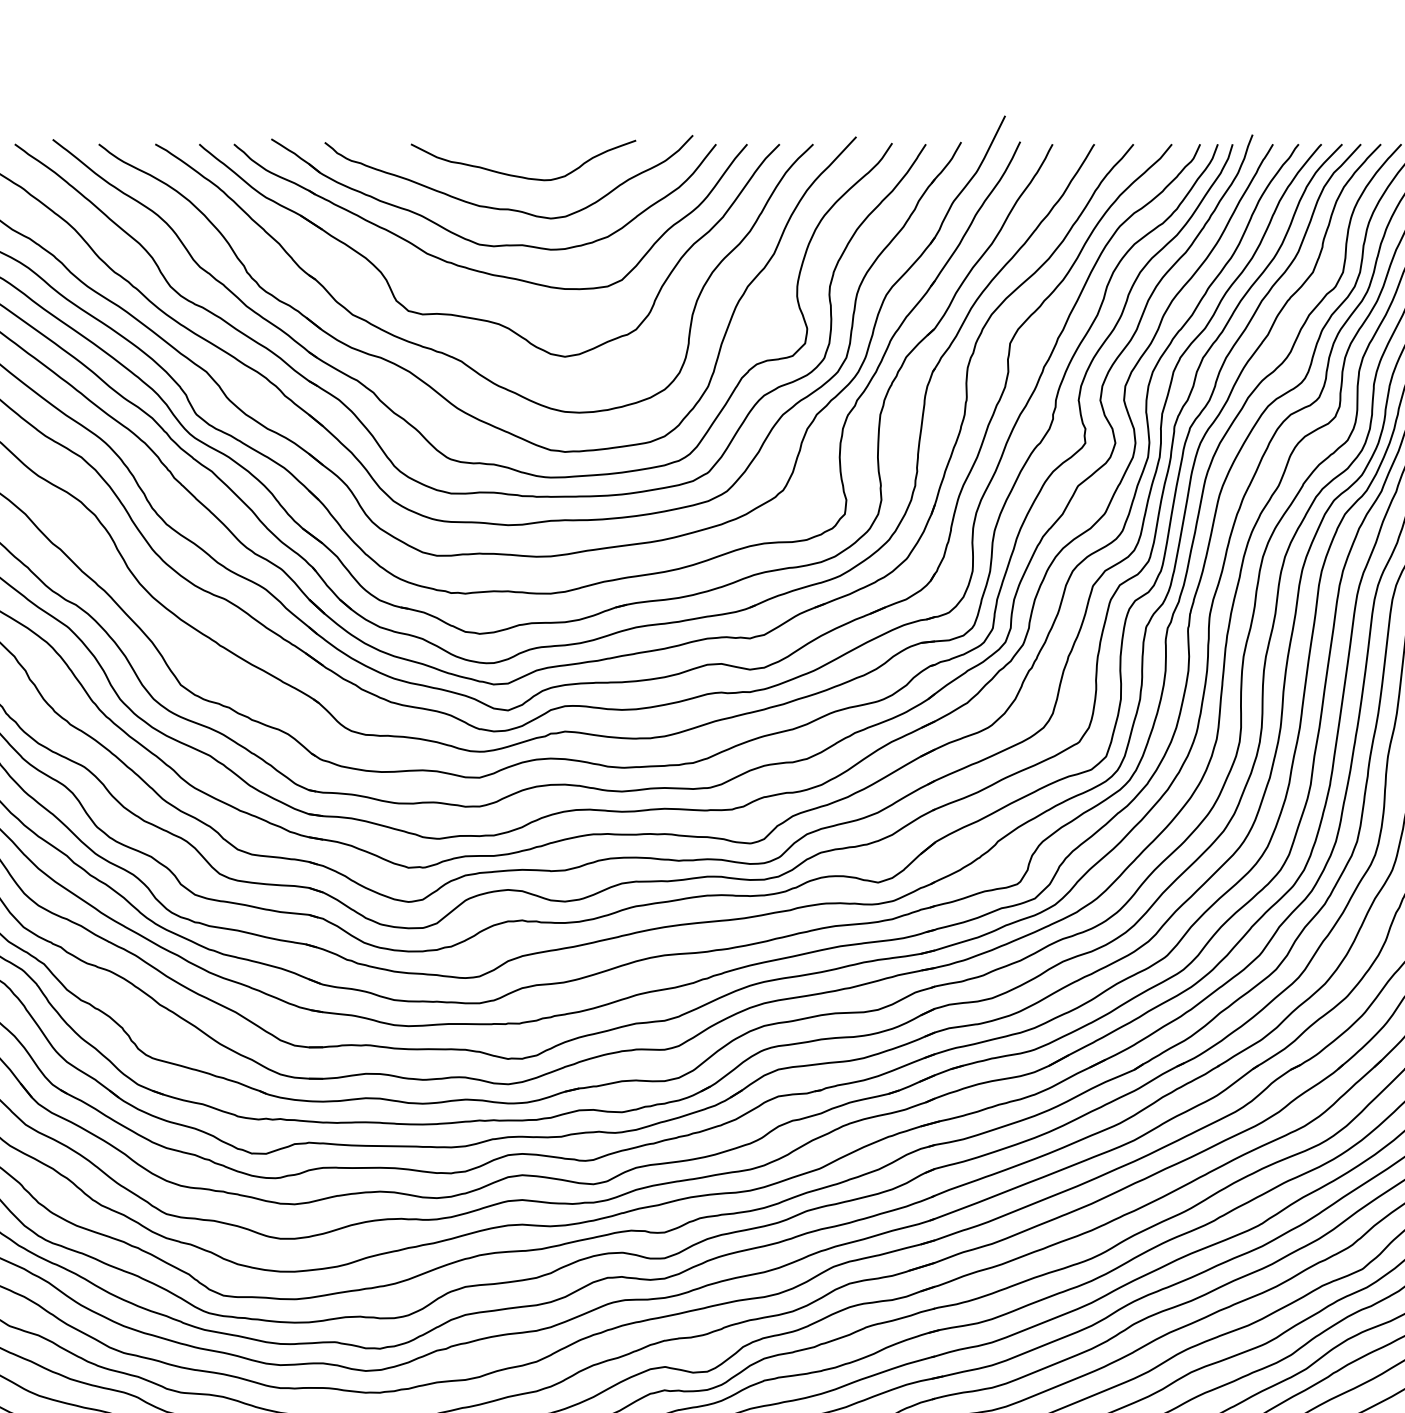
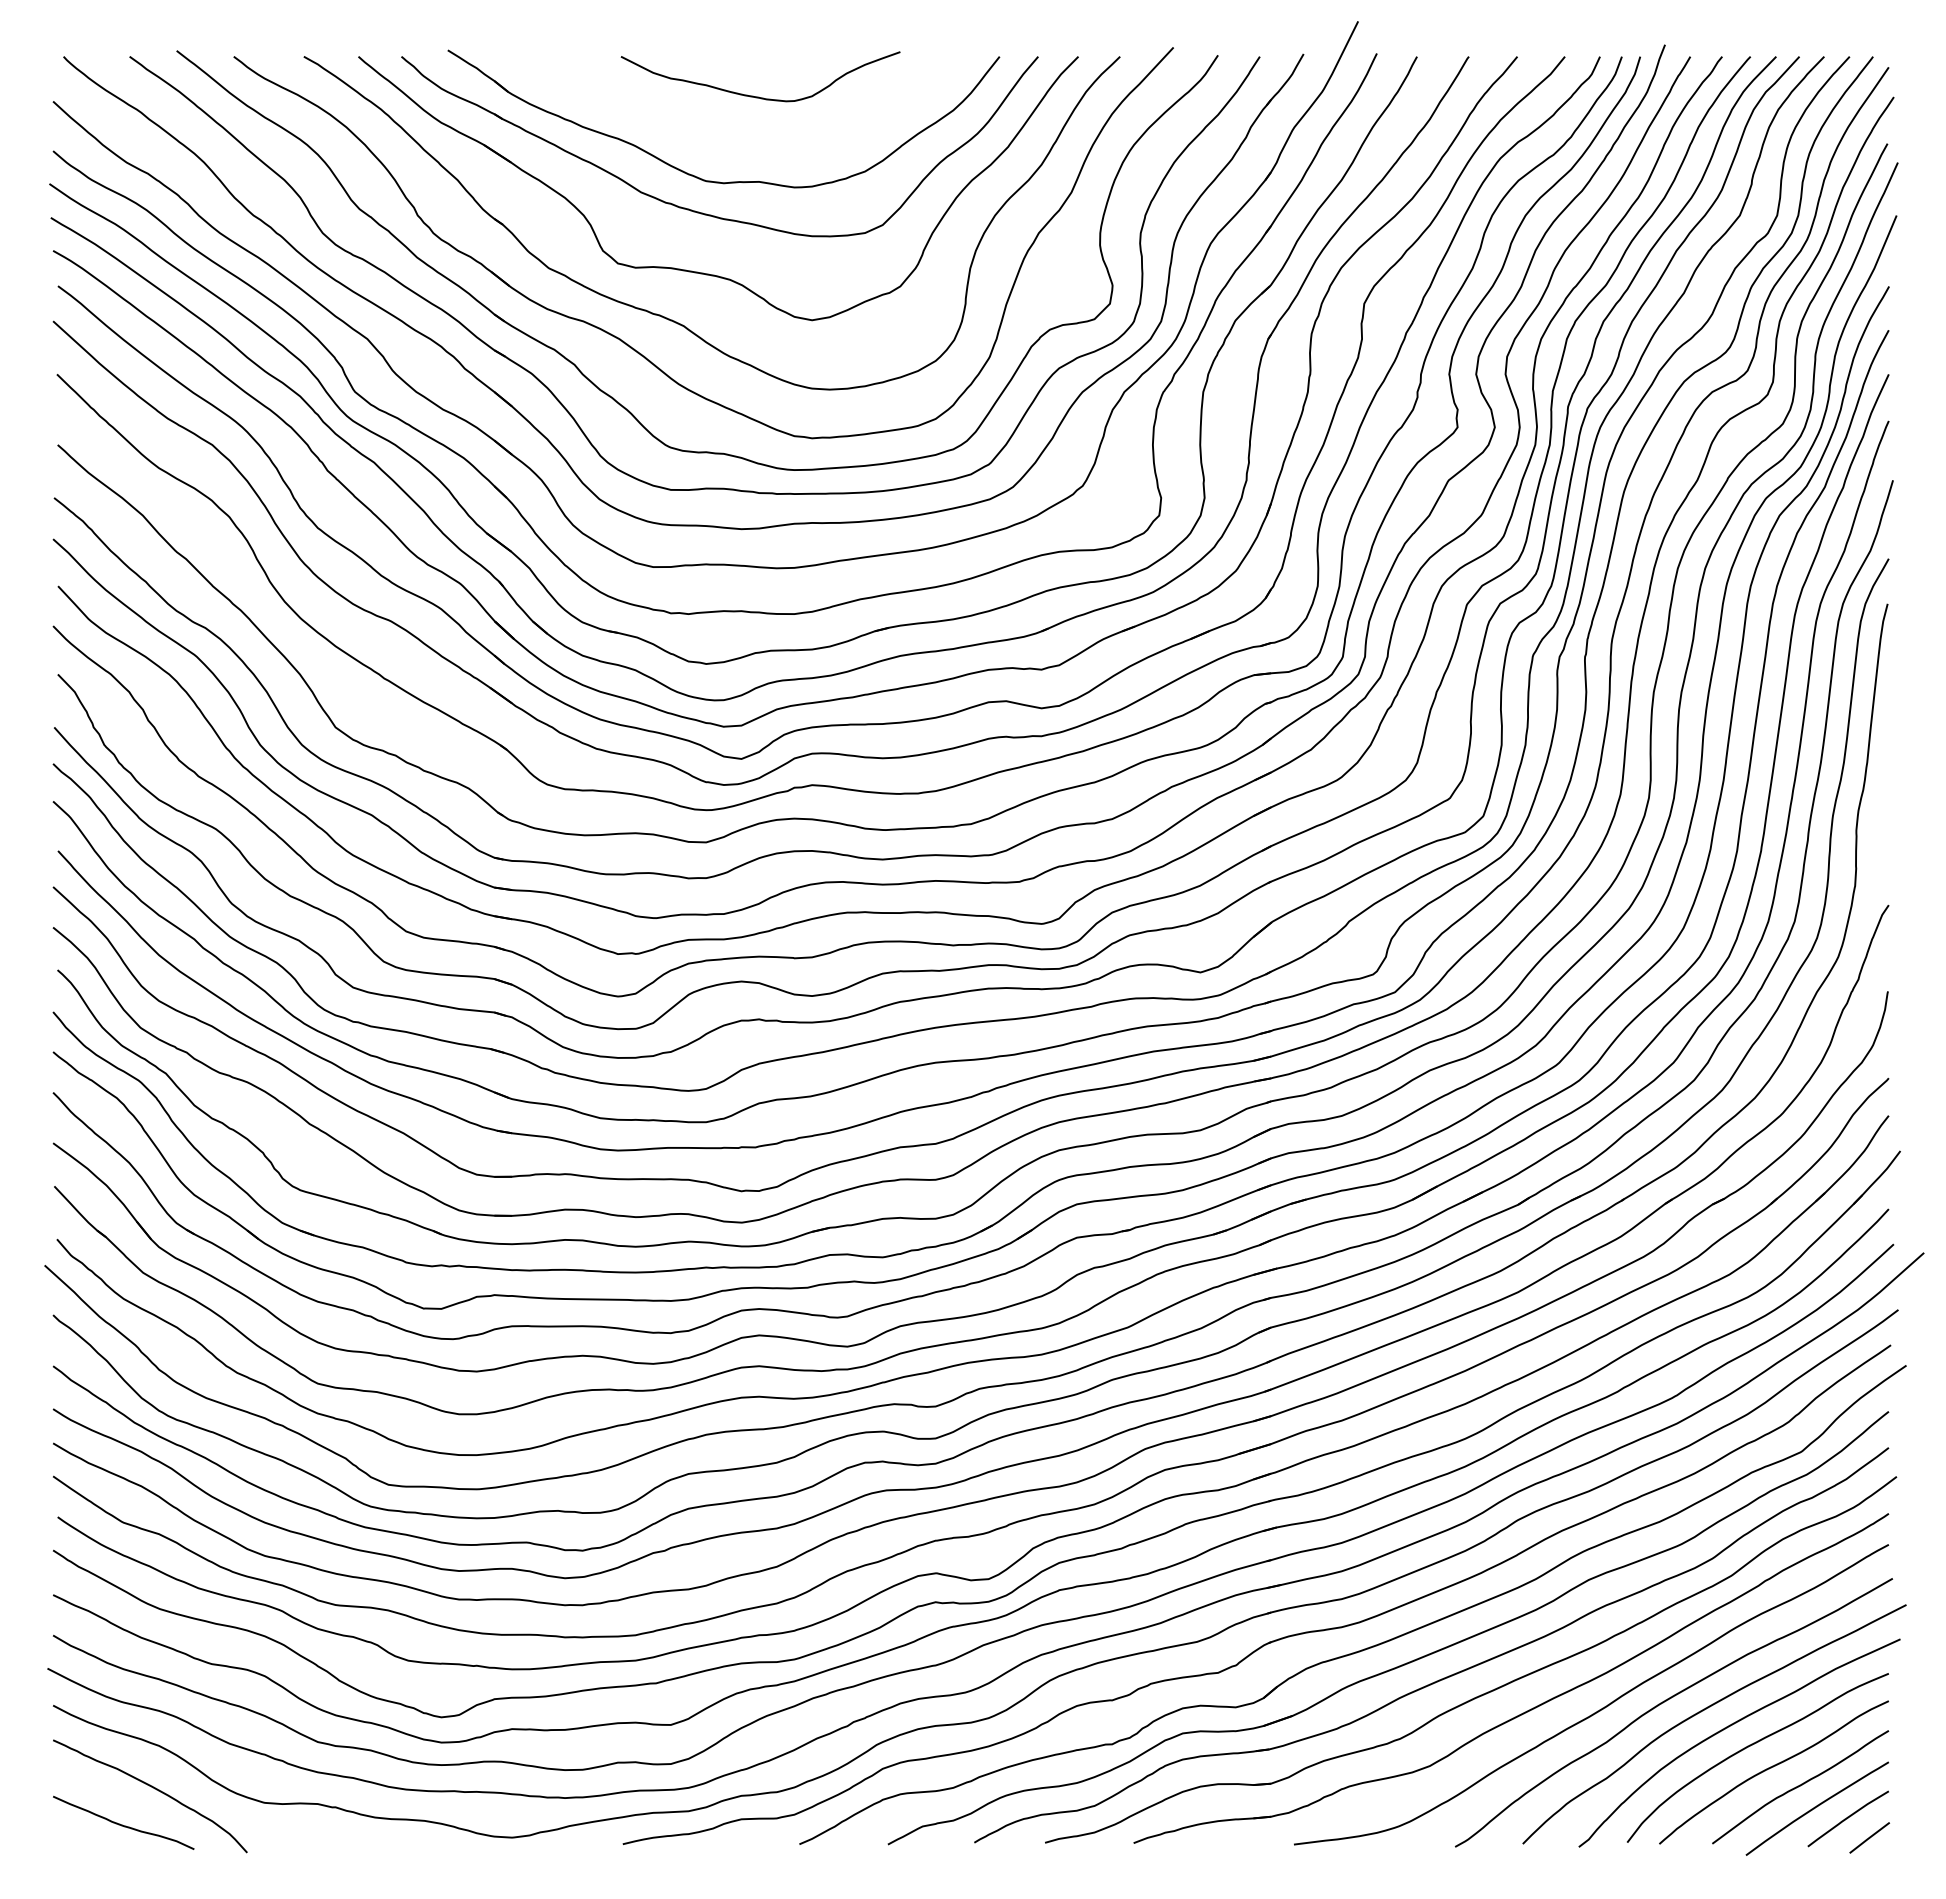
curve: (508, 208) -> (742, 136), removed

